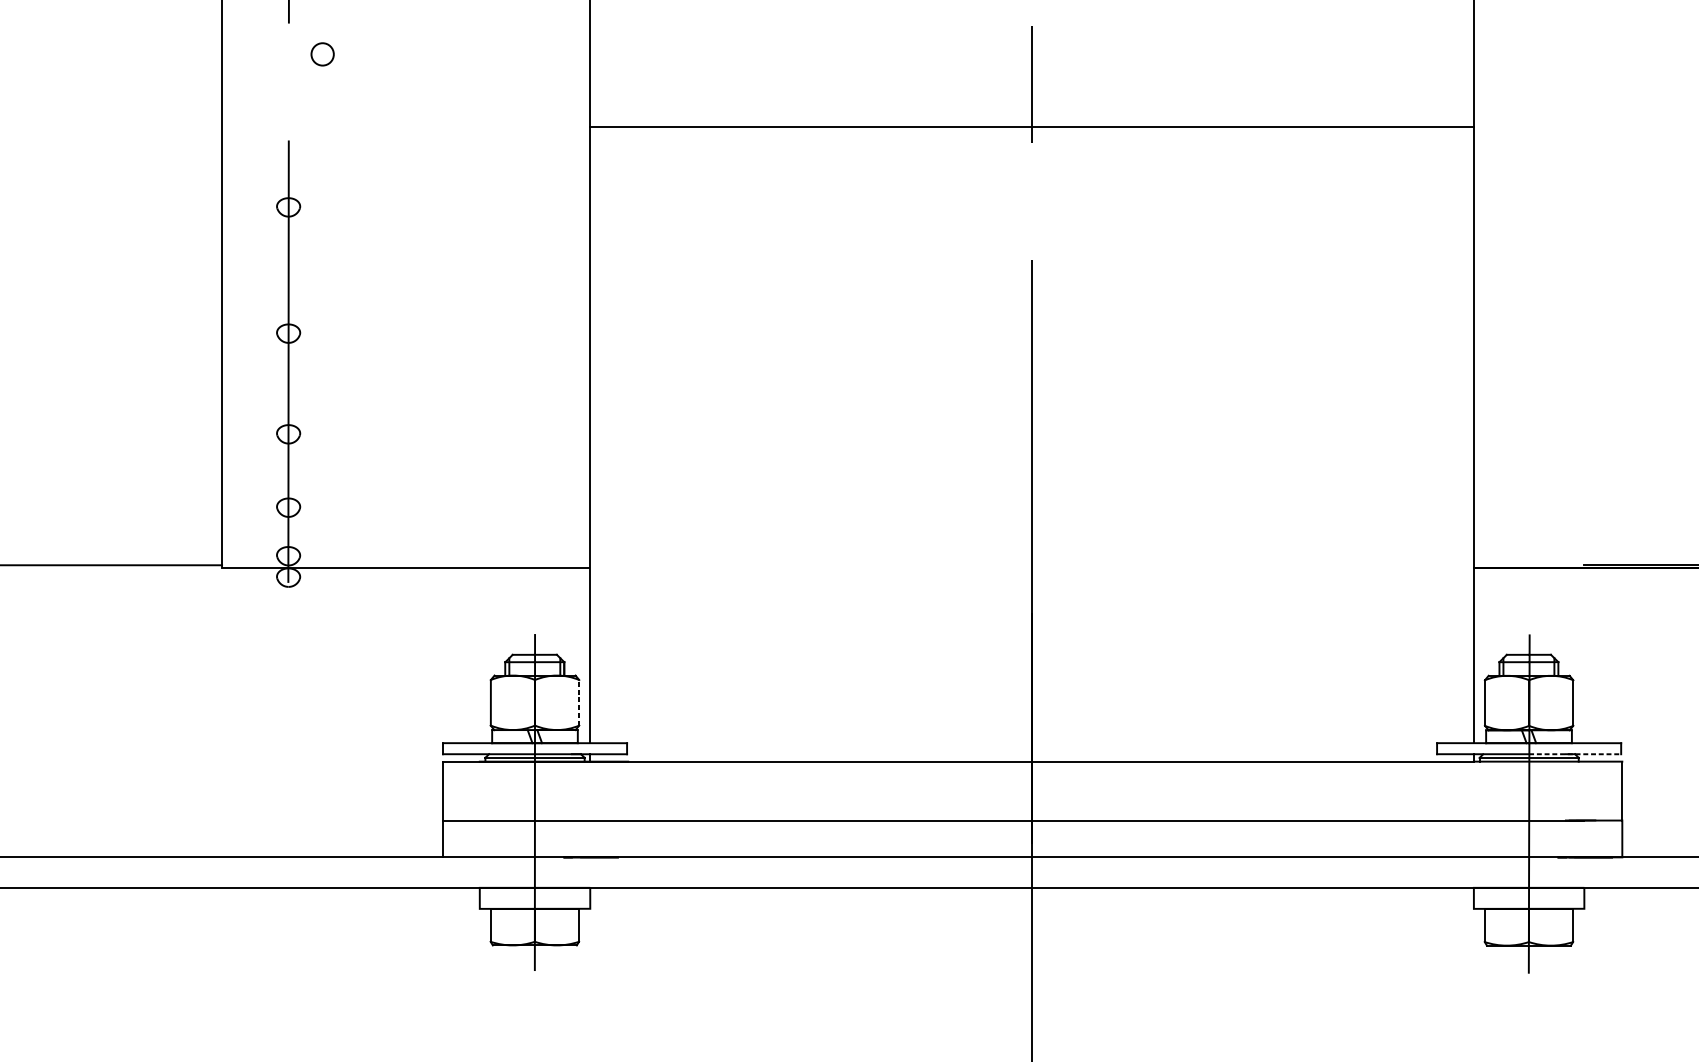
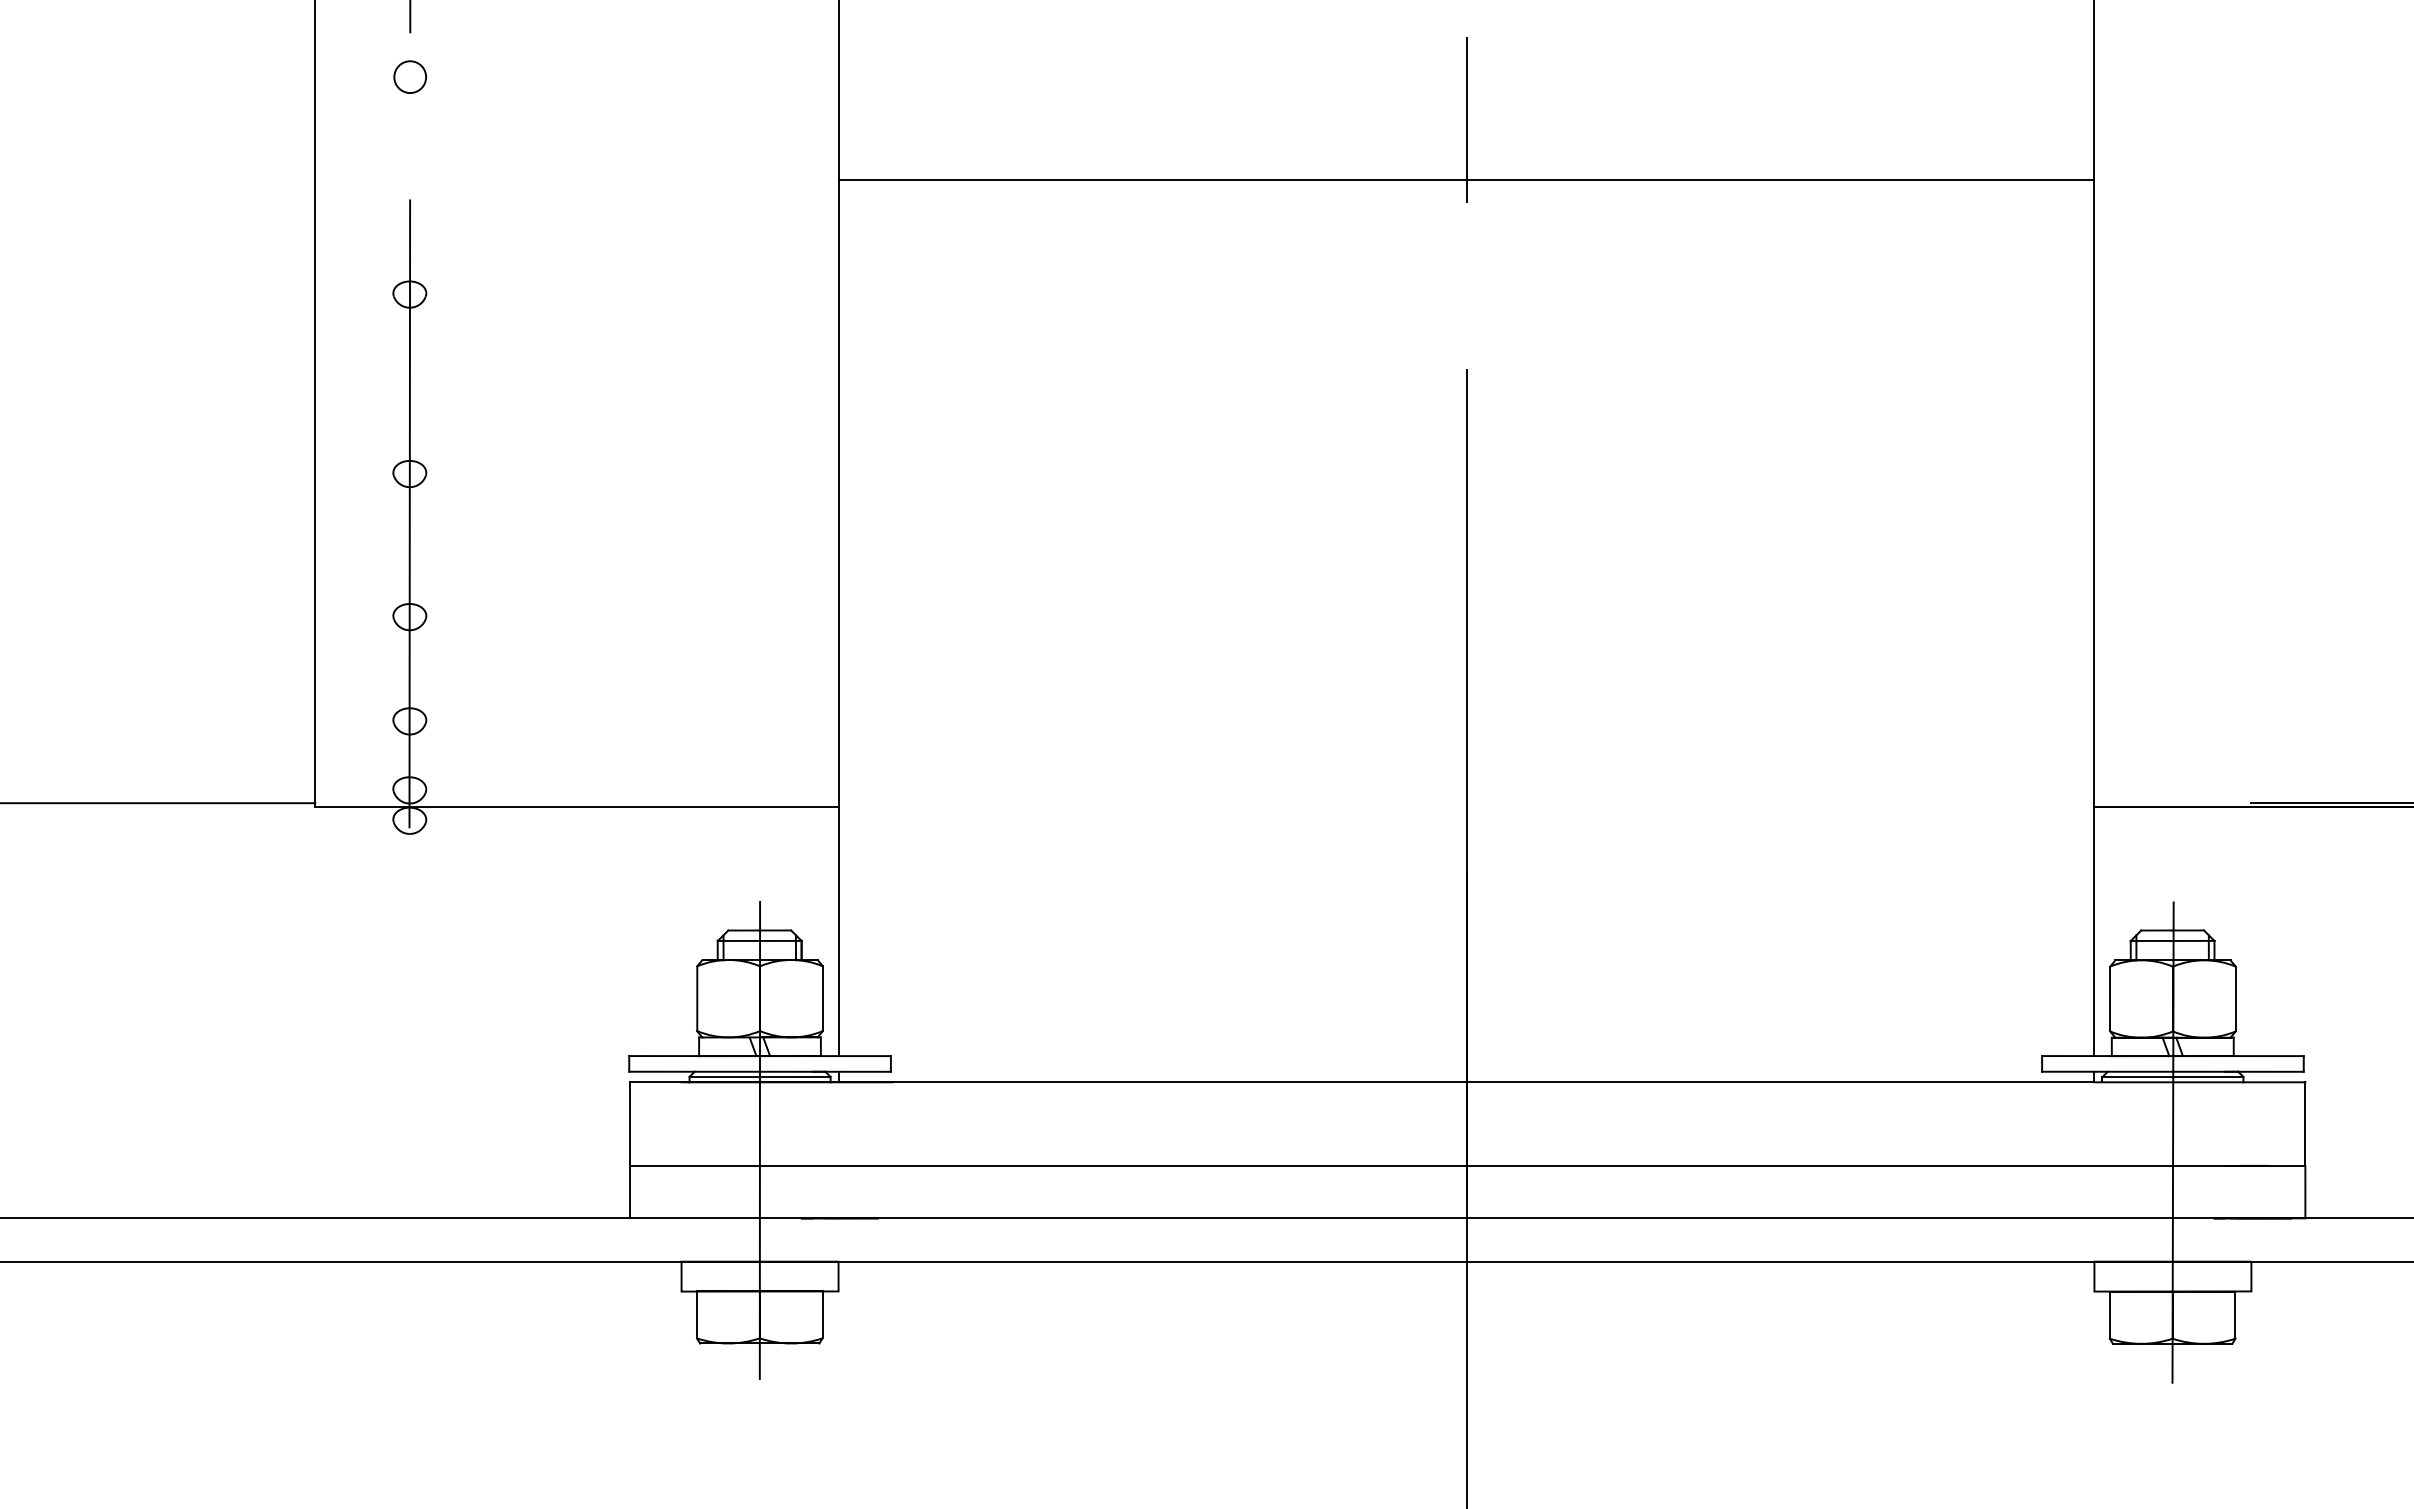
circle: (322, 53) -> (409, 76), moved
line: (578, 702) -> (822, 998), dashed -> solid
line: (1575, 754) -> (2238, 1071), dashed -> solid

